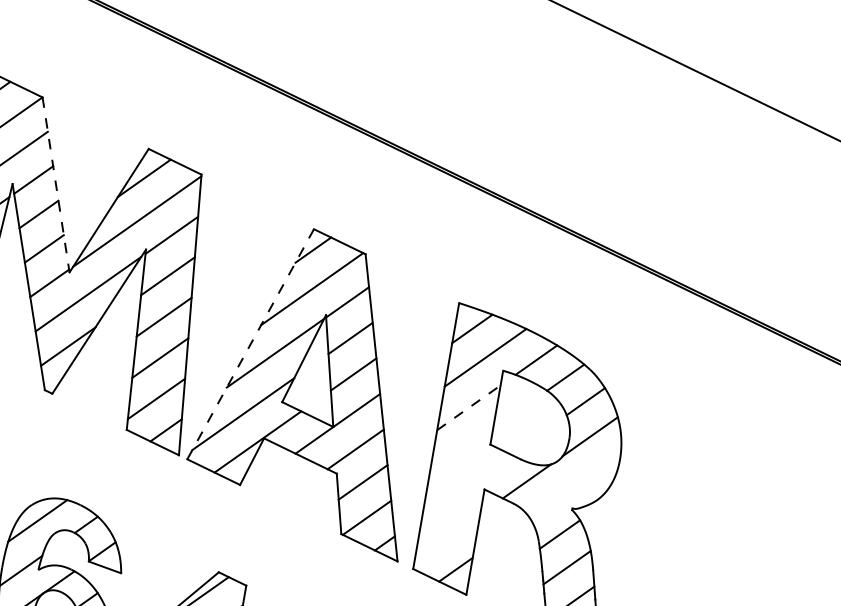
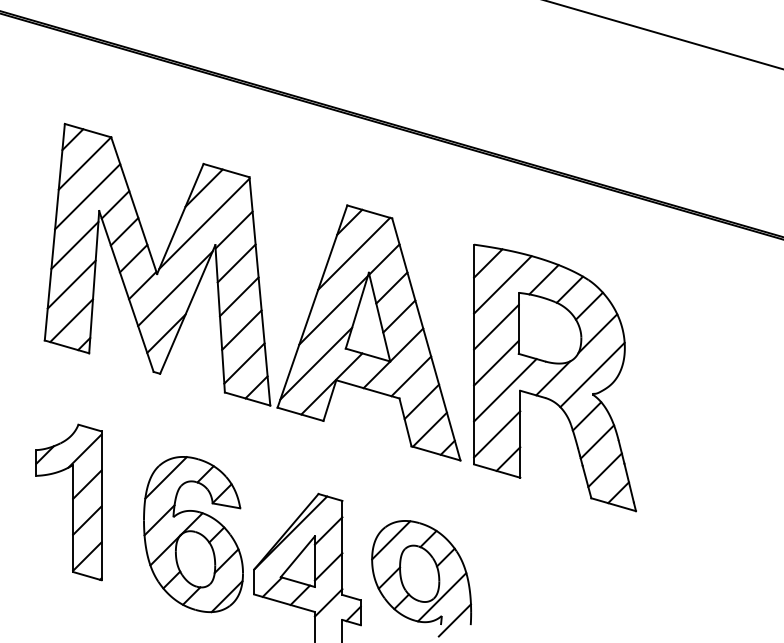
line: (56, 185) -> (134, 206), dashed -> solid
line: (250, 344) -> (312, 306), dashed -> solid
line: (468, 408) -> (496, 327), dashed -> solid
line: (461, 450) -> (496, 362), added
line: (575, 484) -> (592, 374), added
line: (466, 486) -> (505, 390), added
line: (447, 537) -> (497, 434), added

